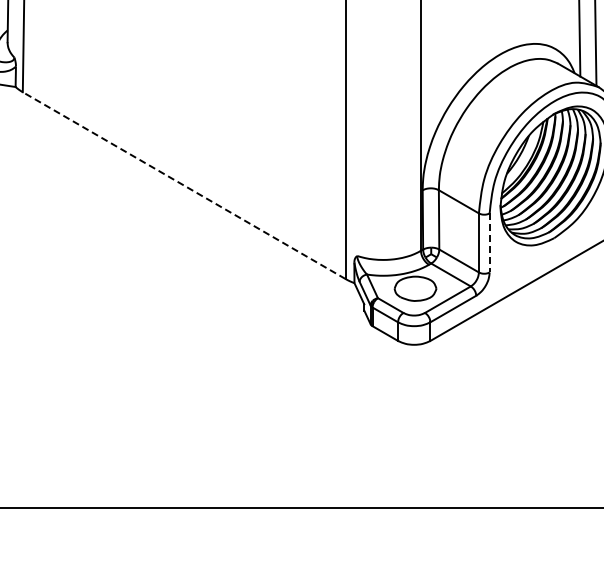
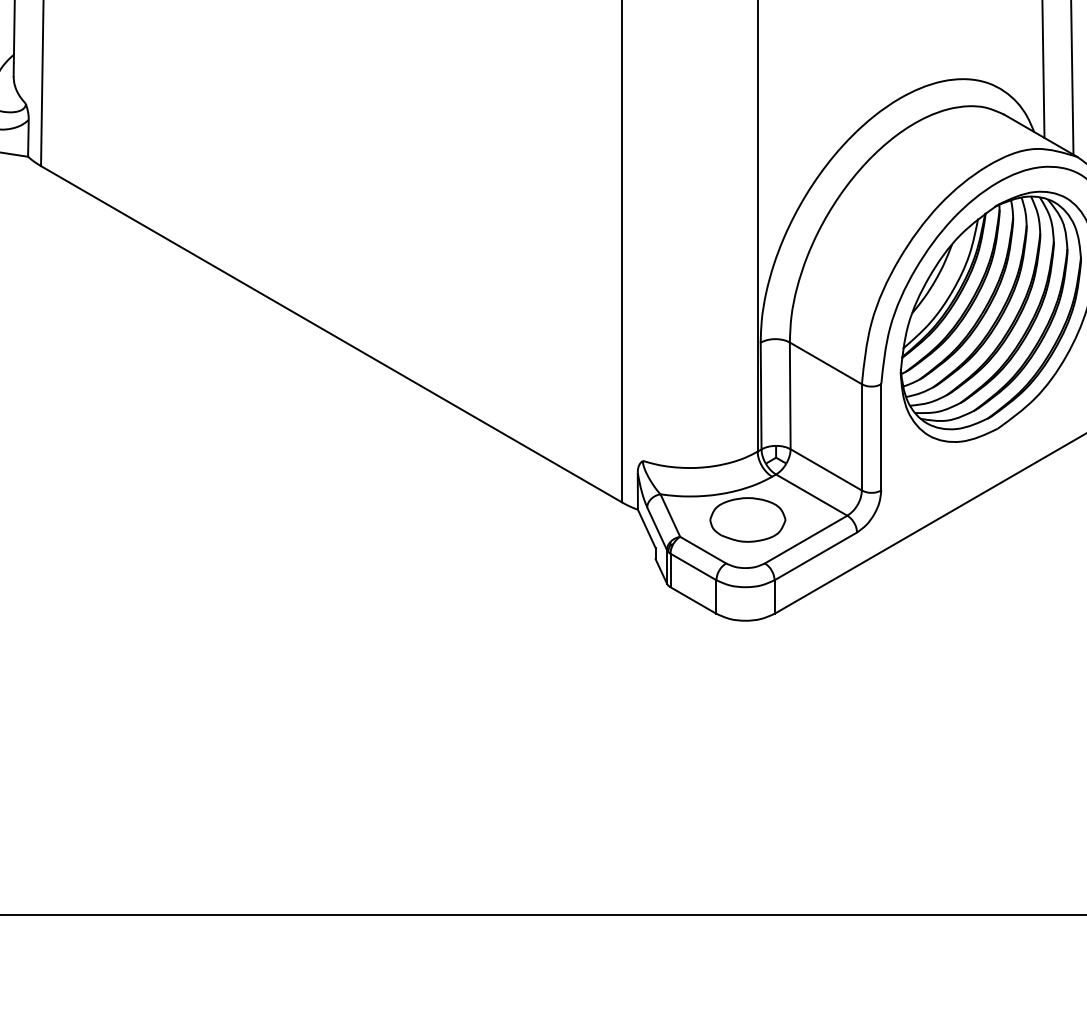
line: (183, 185) -> (330, 334), dashed -> solid
line: (489, 242) -> (880, 436), dashed -> solid

